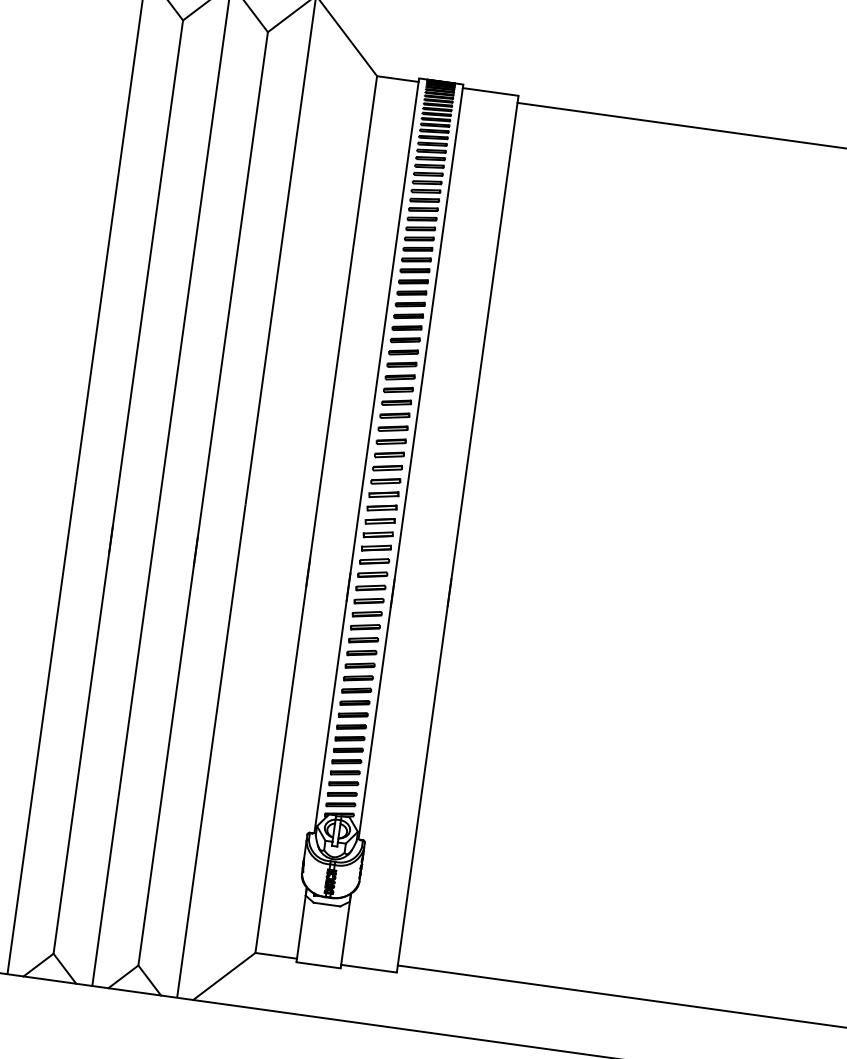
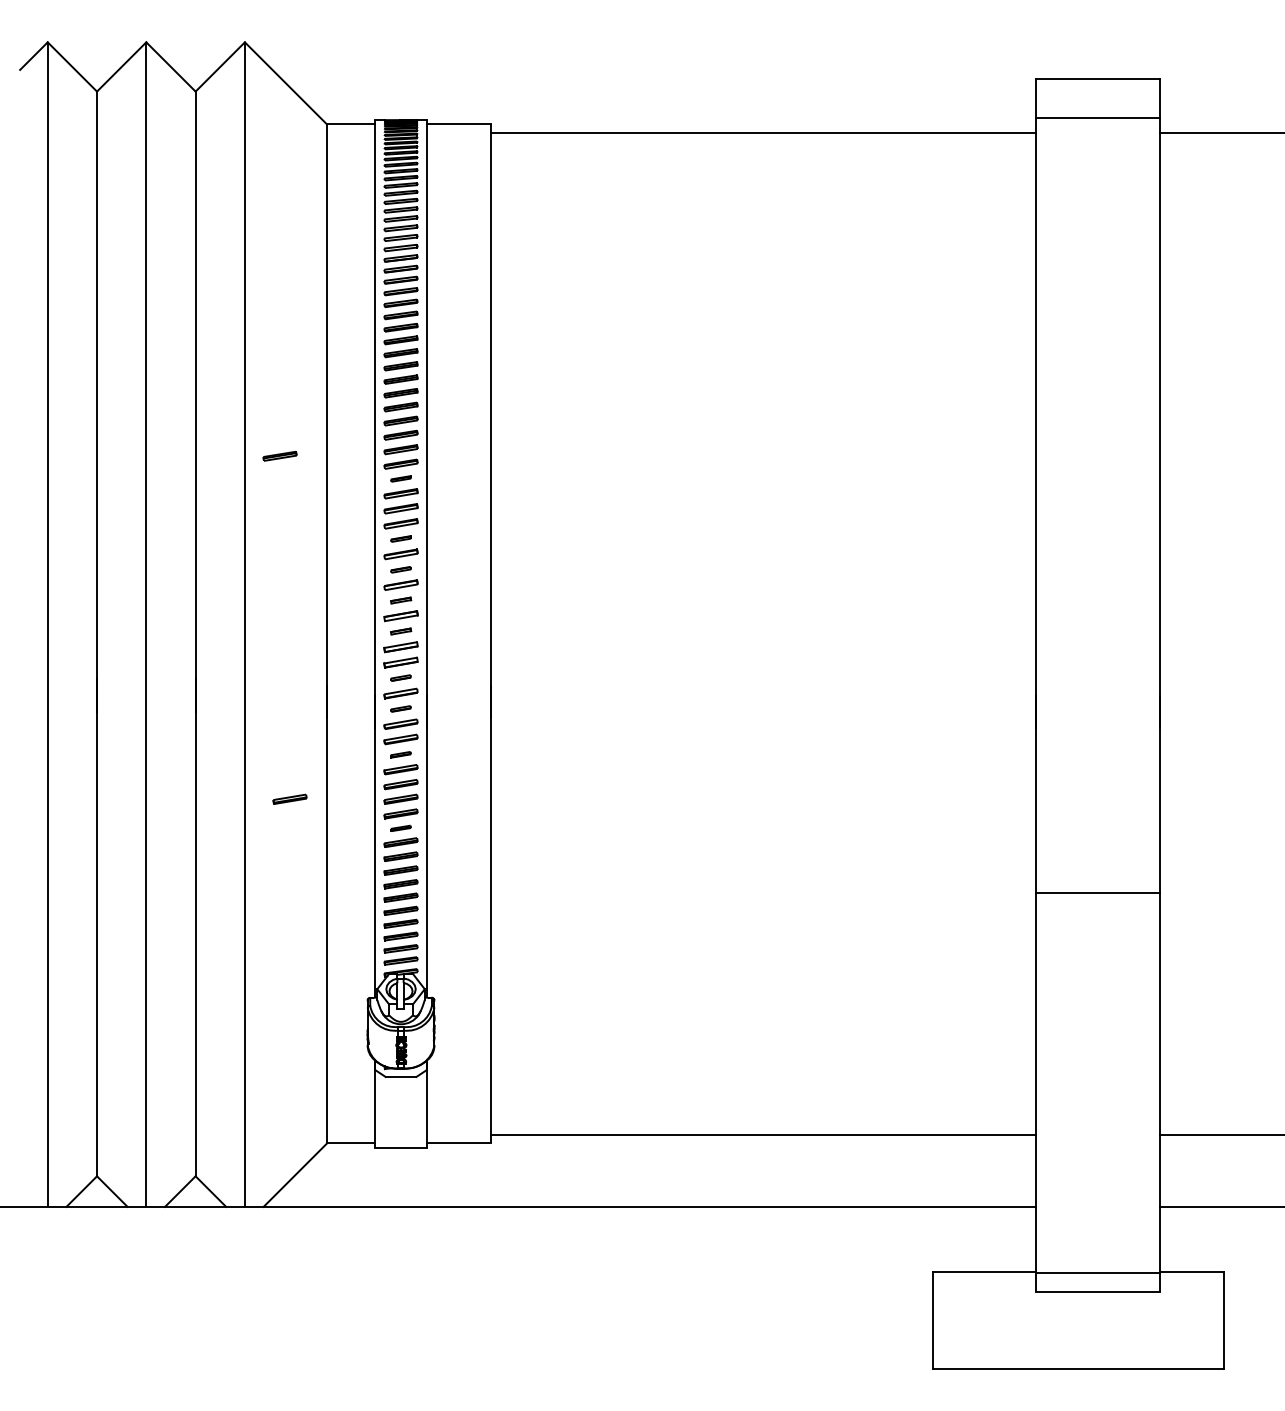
part: (296, 355) -> (279, 455), added
part: (397, 389) -> (400, 478), size x0.6
part: (390, 441) -> (400, 538), size x0.6
part: (387, 467) -> (400, 569), size x0.6
part: (383, 494) -> (400, 600), size x0.6
part: (379, 521) -> (400, 631), size x0.6
part: (374, 560) -> (400, 677), size x0.6
part: (370, 587) -> (400, 708), size x0.6
part: (365, 627) -> (400, 754), size x0.6
part: (264, 651) -> (289, 798), added
part: (356, 690) -> (400, 828), size x0.6

